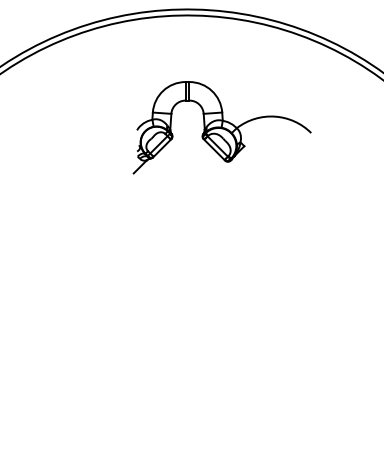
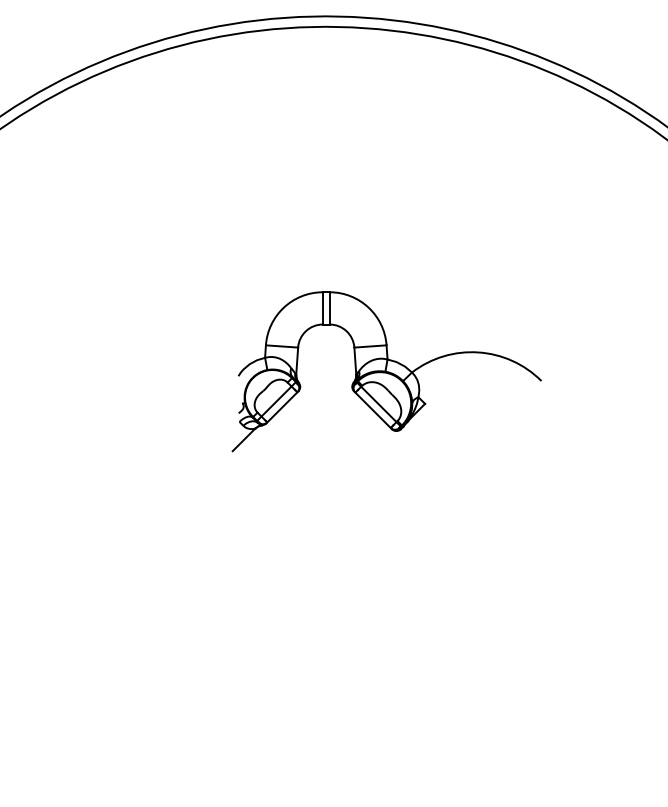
part: (221, 127) -> (385, 371), moved

